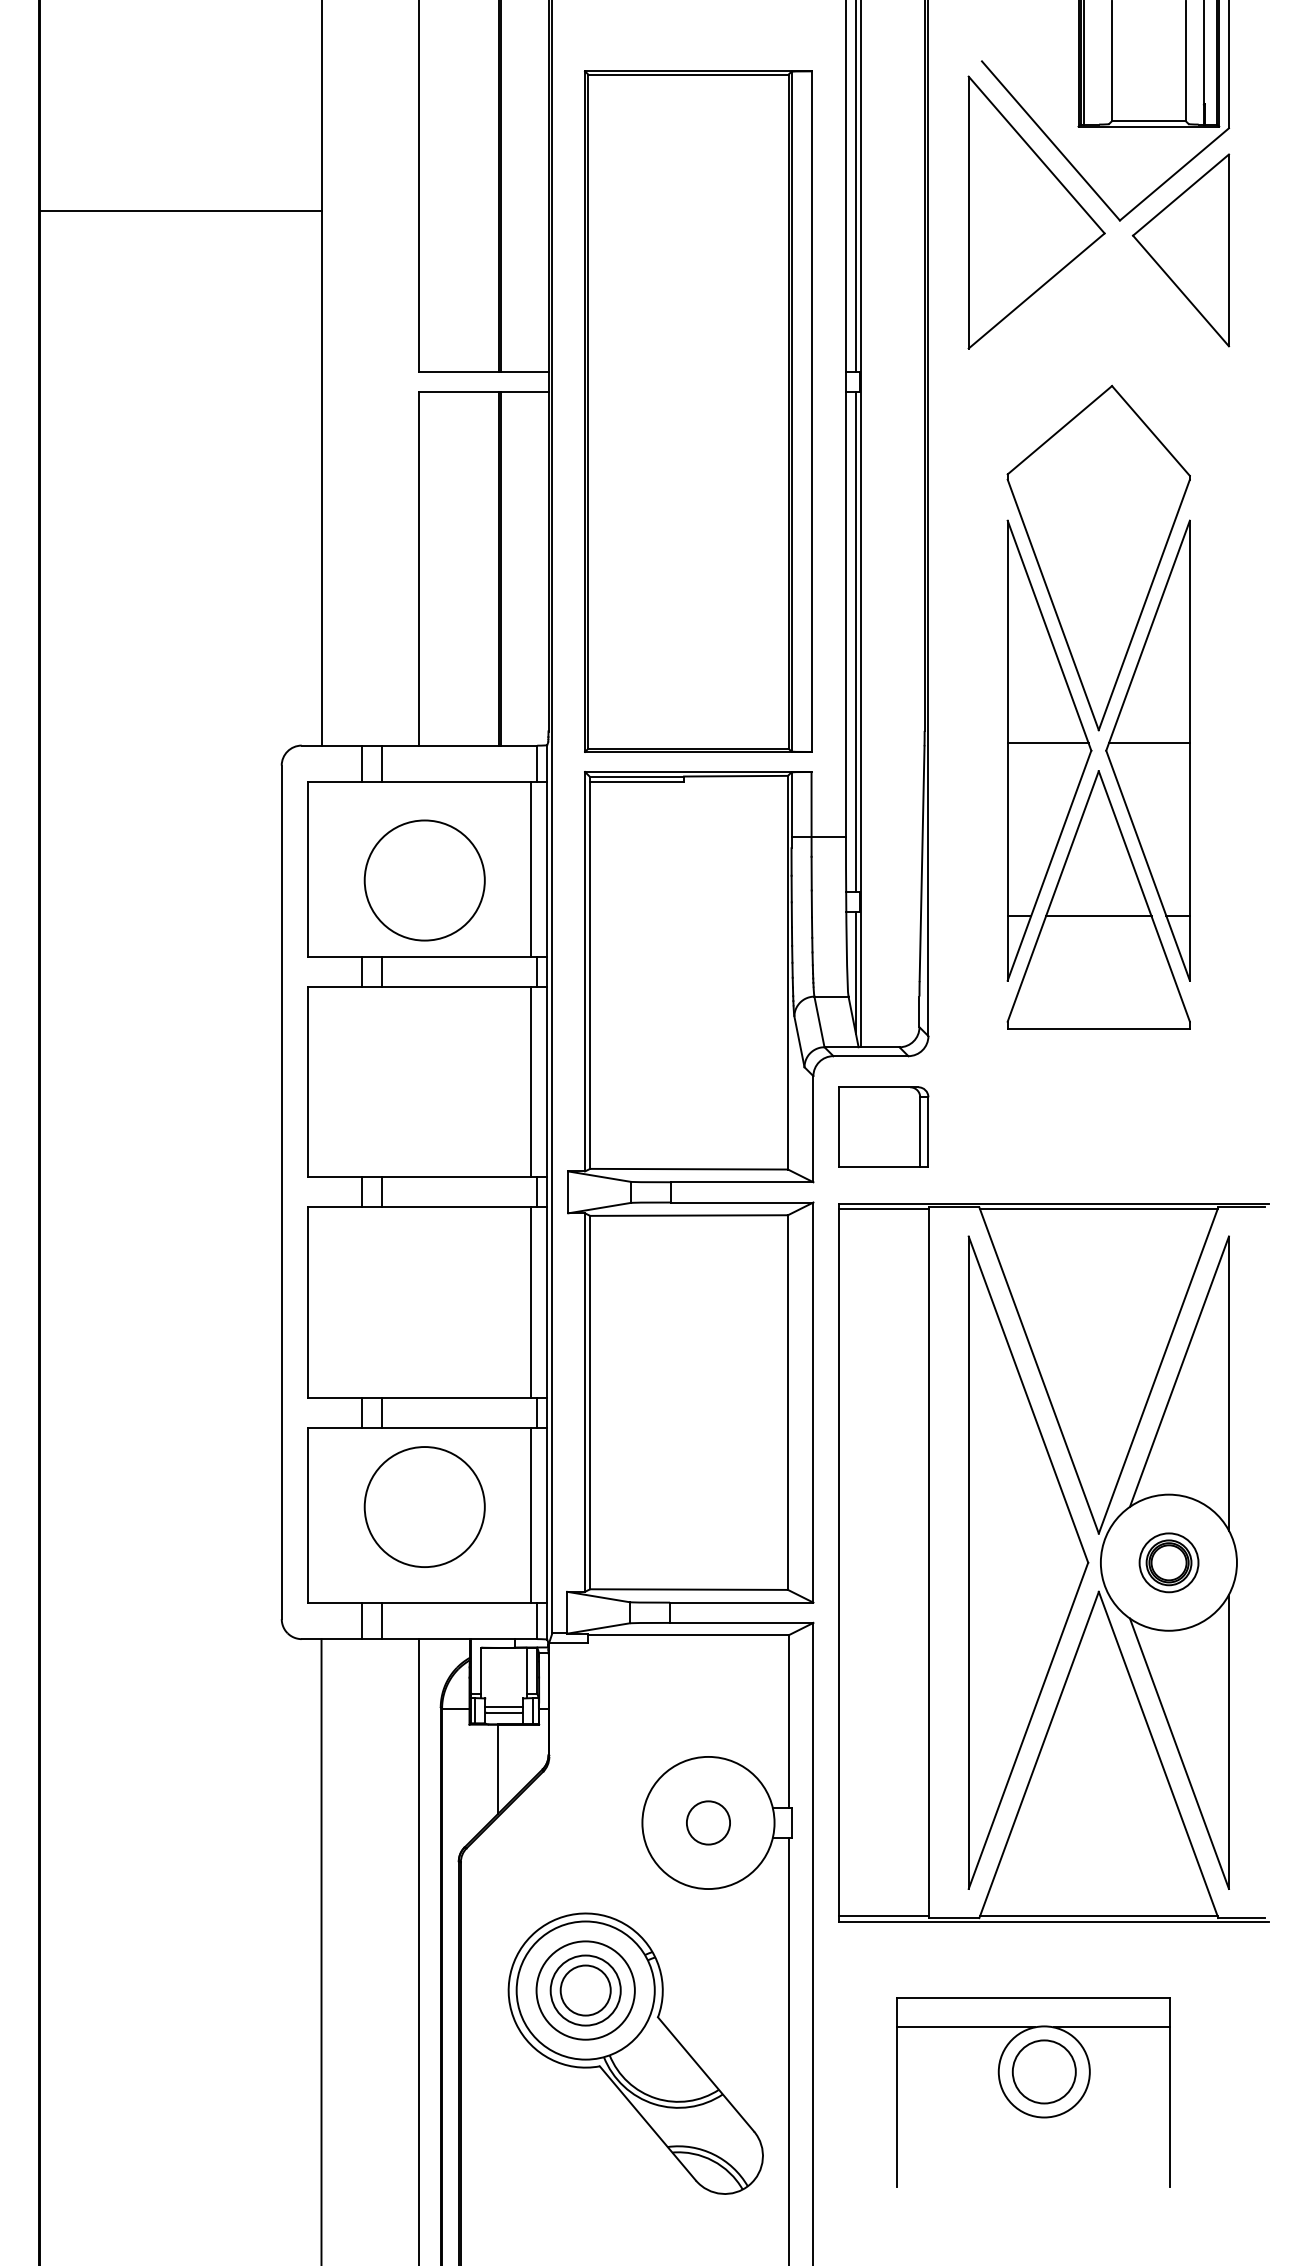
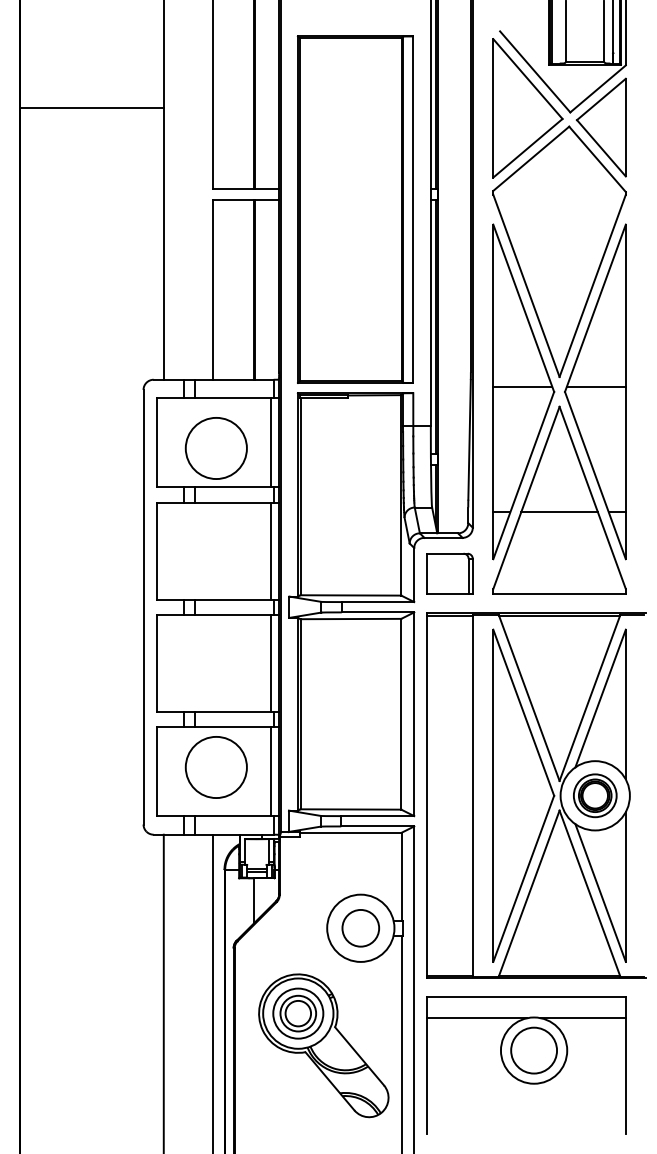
part: (1098, 705) -> (559, 359), size x1.43
part: (1169, 1562) -> (595, 795), size x1.43
circle: (707, 1821) -> (360, 927), size x1.67
part: (1033, 2092) -> (526, 1065), size x1.43

